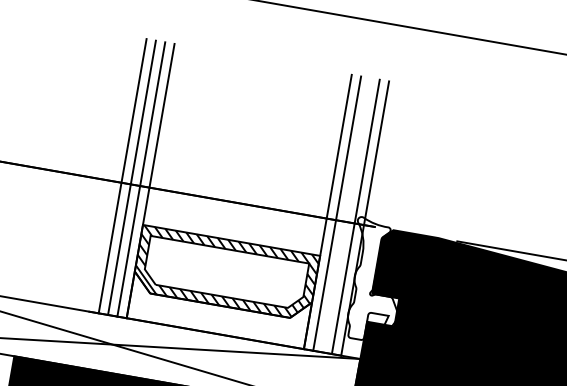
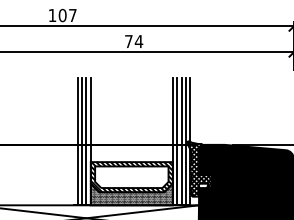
line: (346, 214) -> (181, 141), added
hatch: (375, 279) -> (199, 168), added
hatch: (218, 310) -> (131, 194), added

